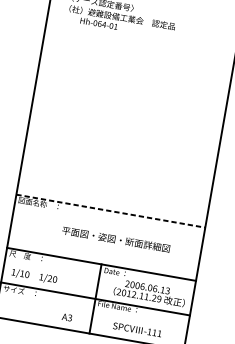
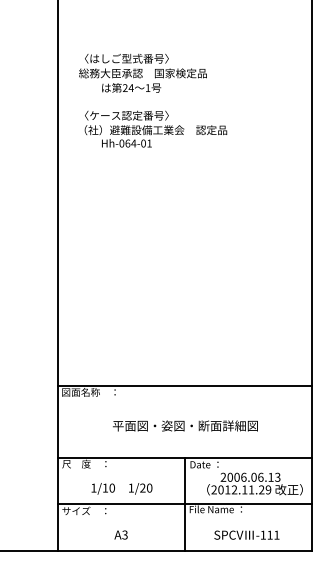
line: (111, 210) -> (185, 385), dashed -> solid
text: (116, 239) -> (185, 425), moved
text: (34, 276) -> (121, 488), moved
text: (66, 317) -> (120, 534), moved

